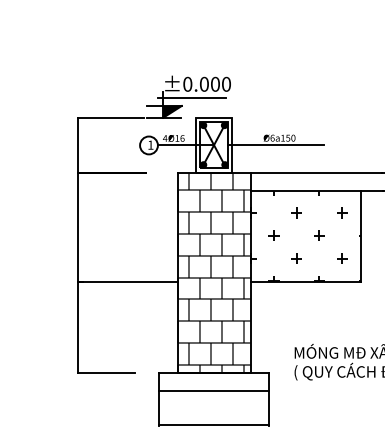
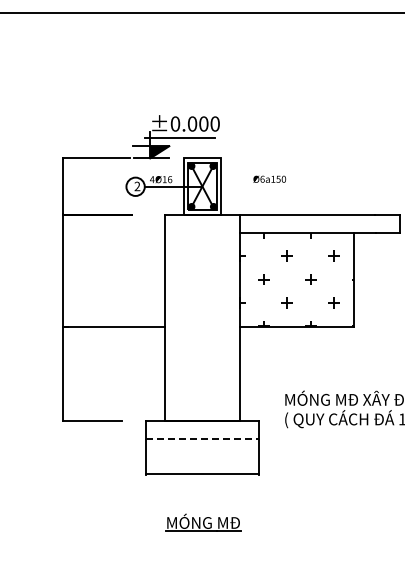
text: (150, 145) -> (137, 186), 1 -> 2
line: (275, 145) -> (265, 186), removed
hatch: (213, 272) -> (201, 317), removed
line: (214, 391) -> (202, 439), solid -> dashed

